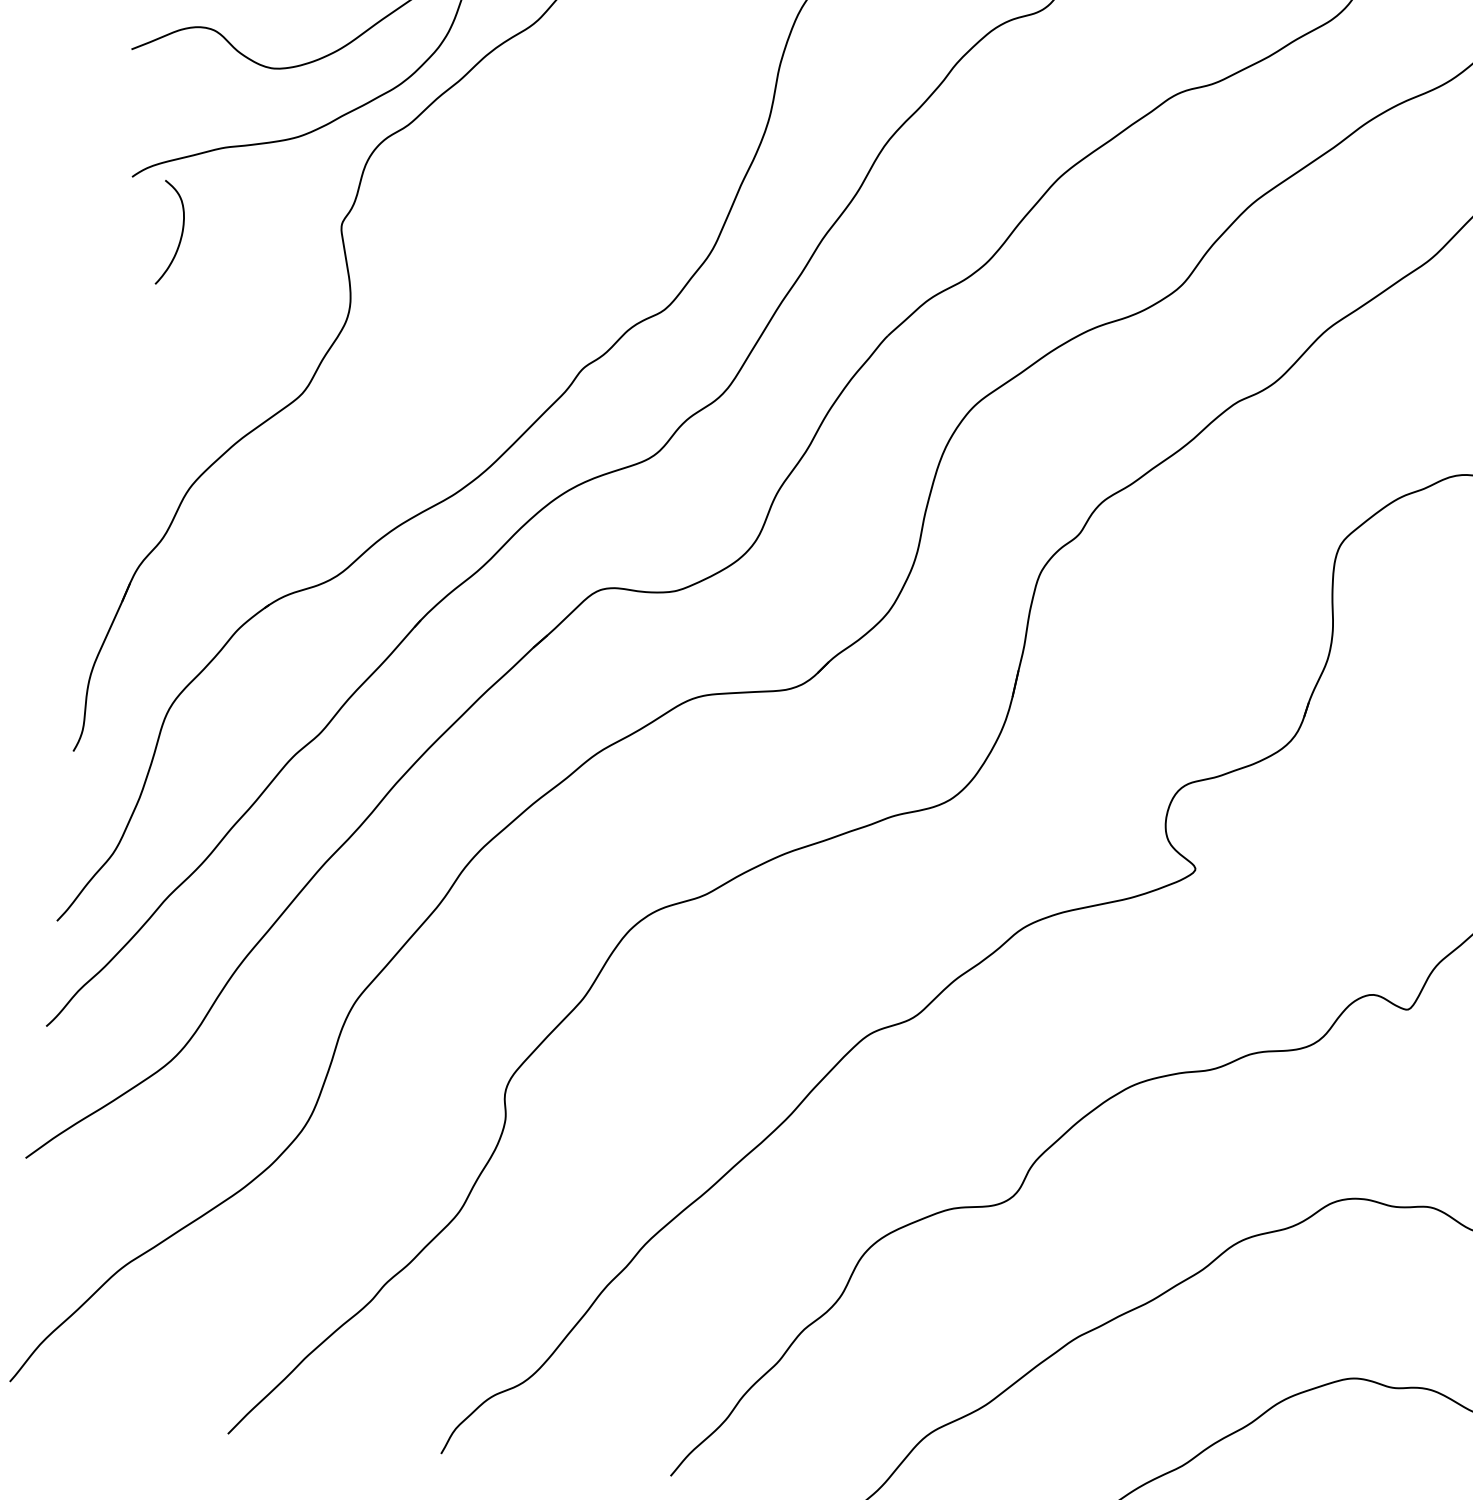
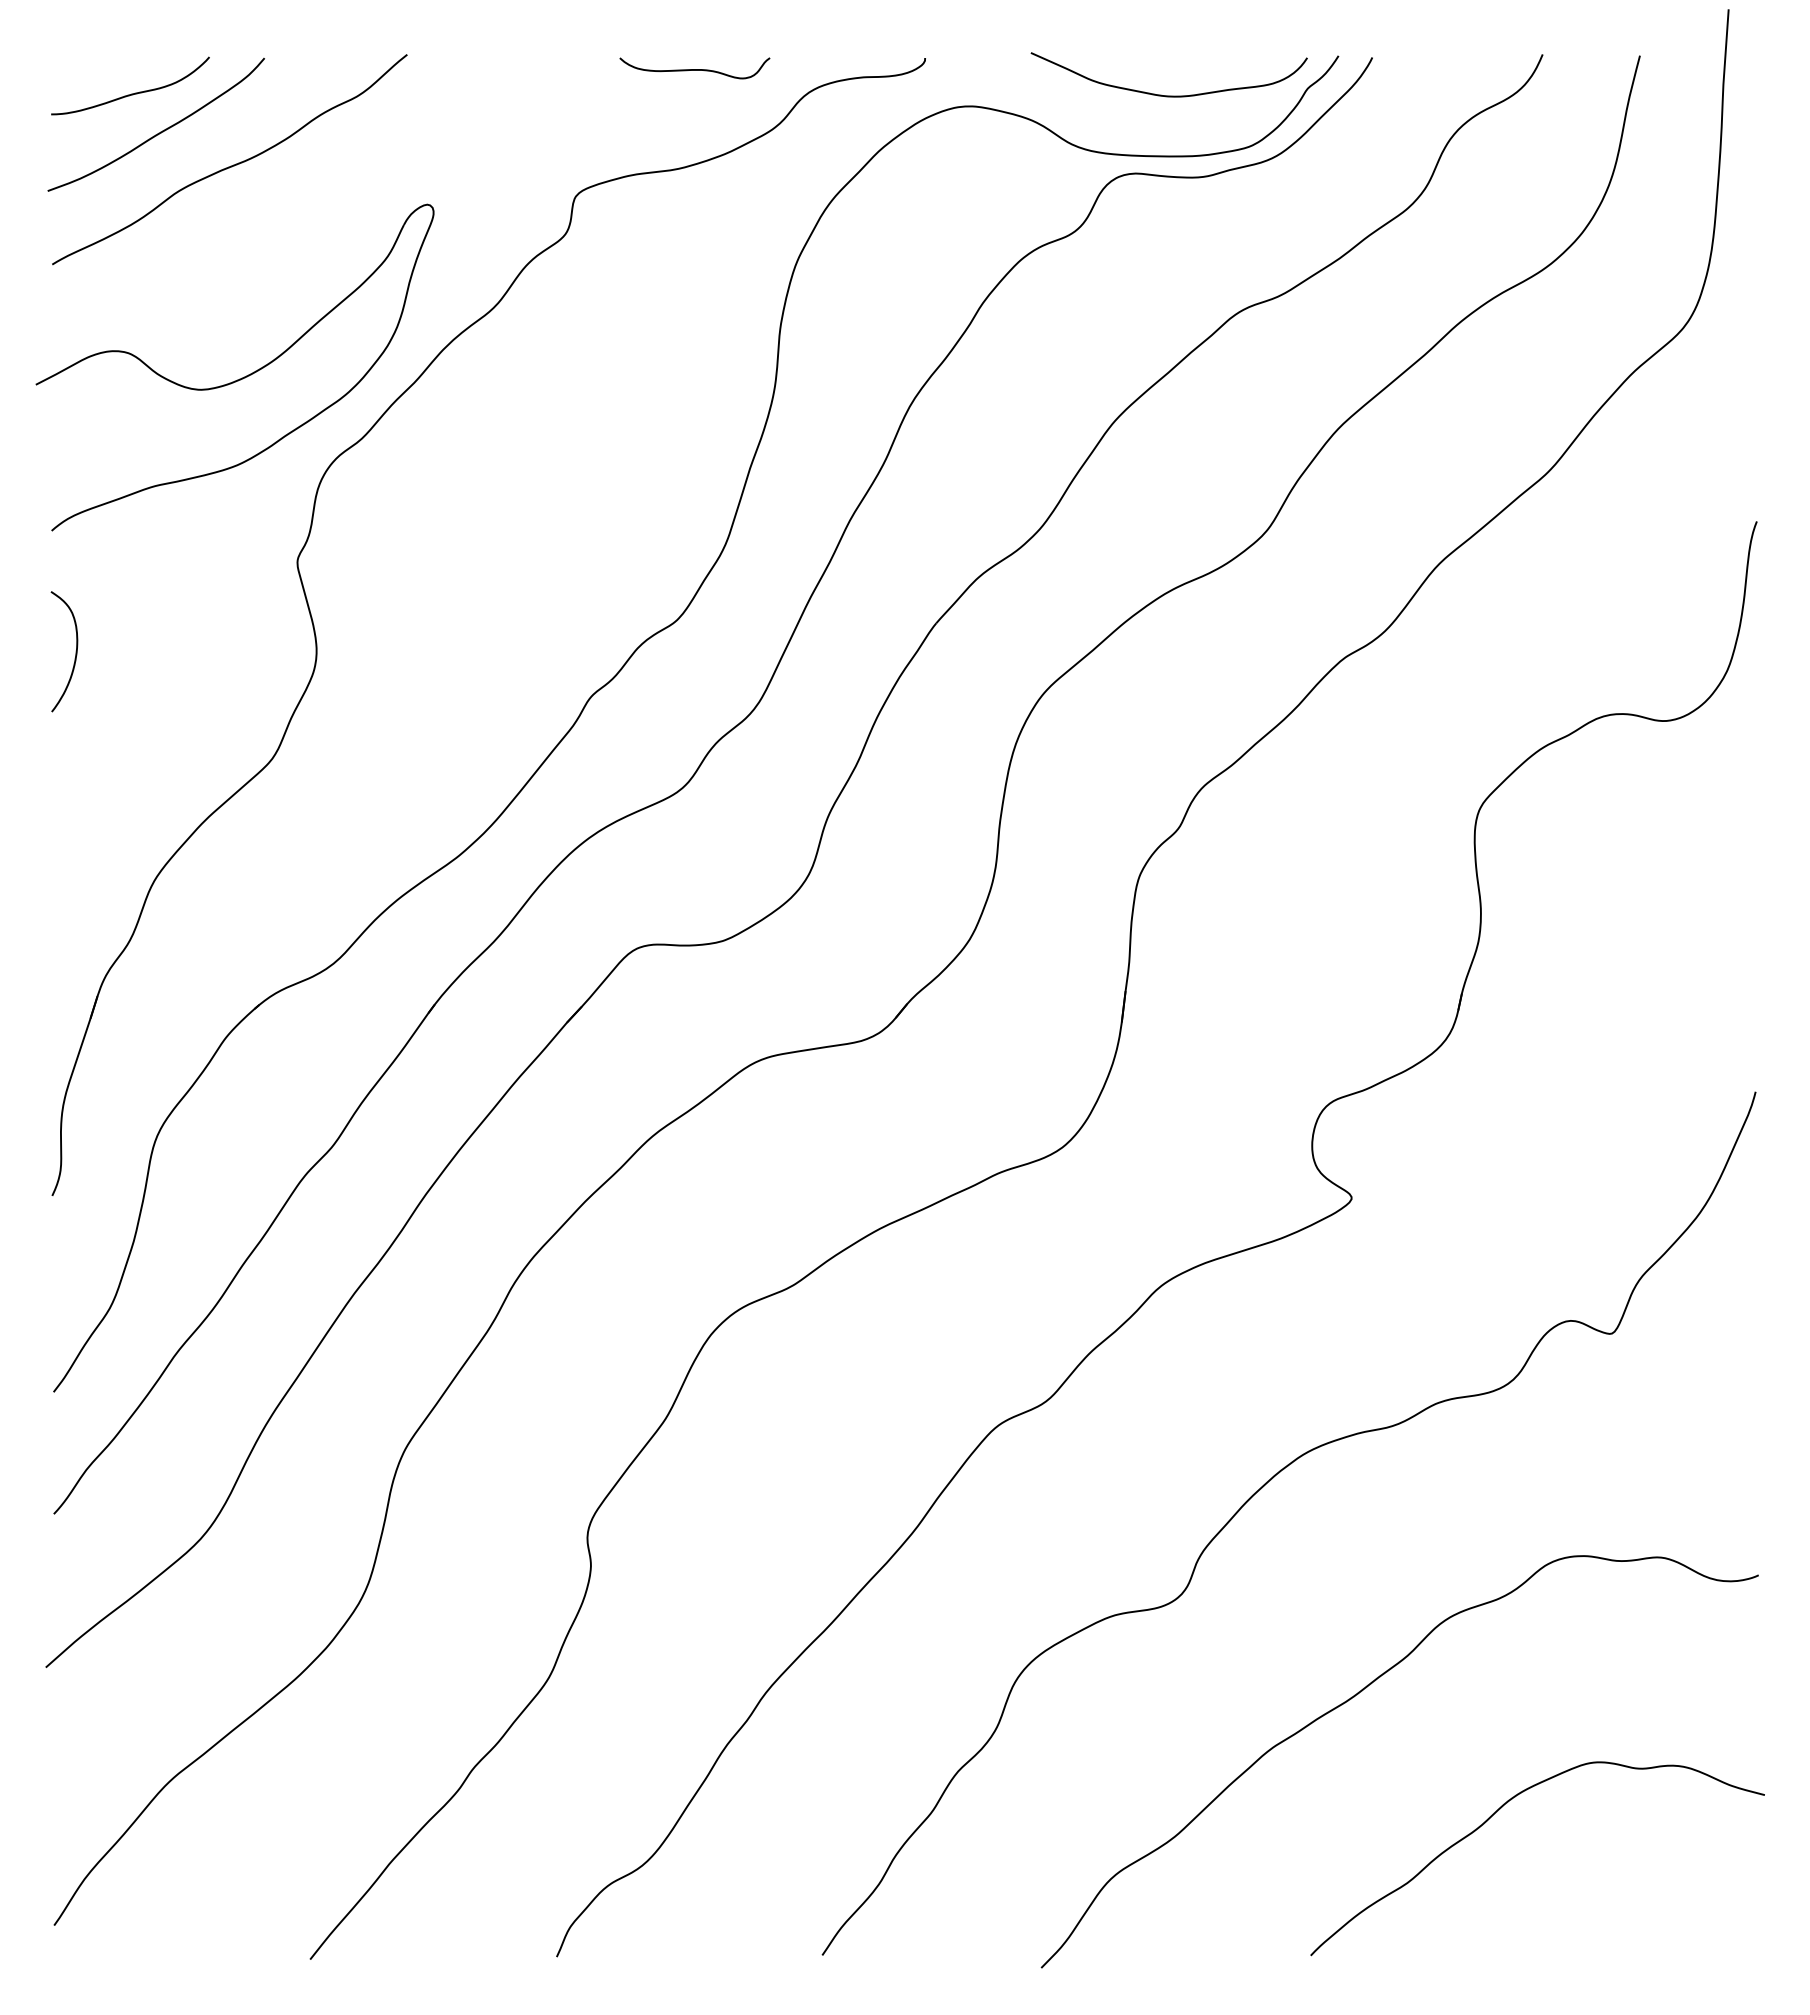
curve: (181, 234) -> (75, 651), moved

